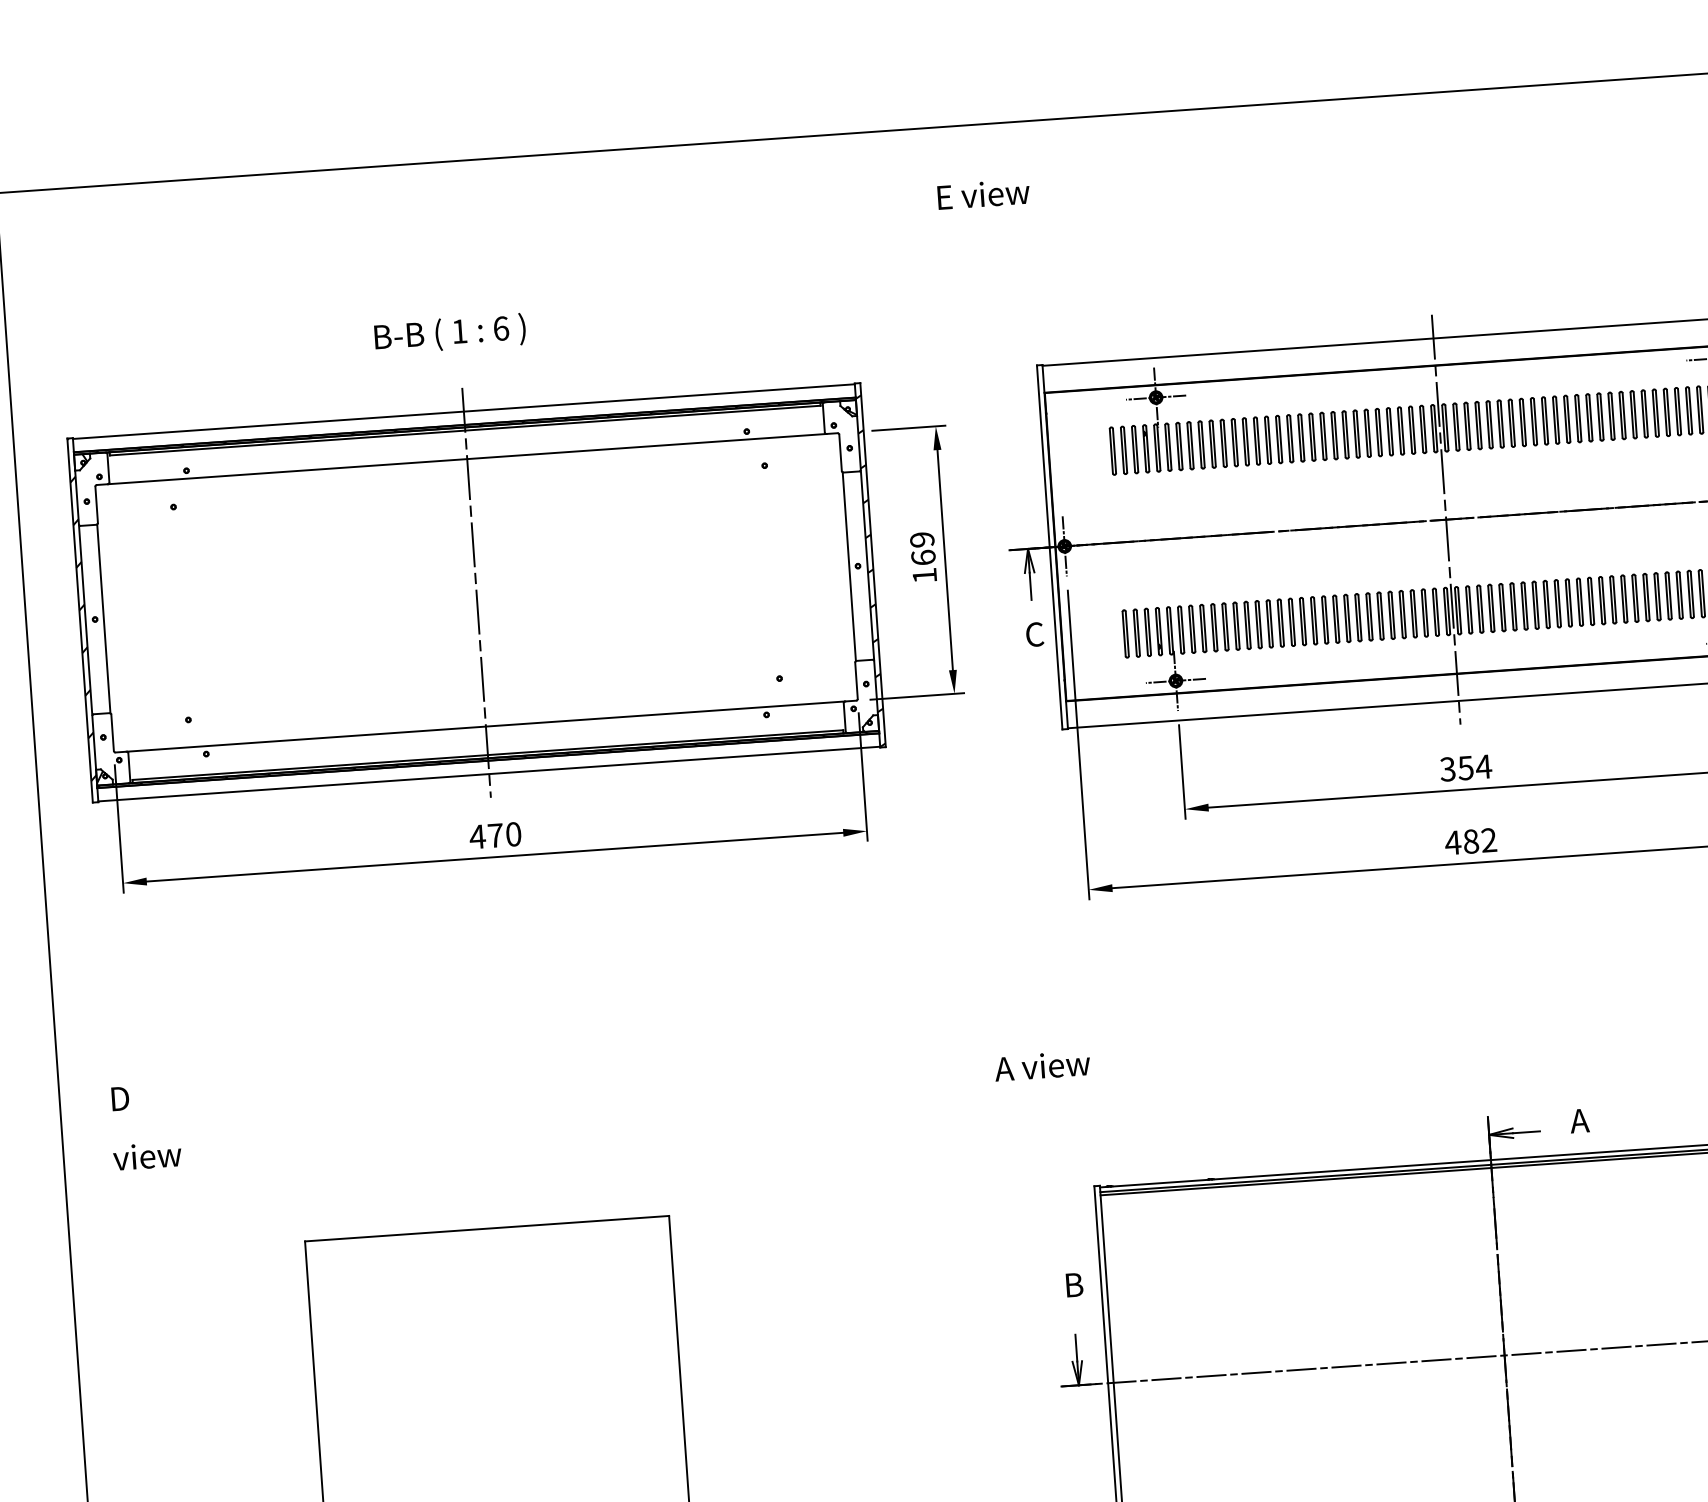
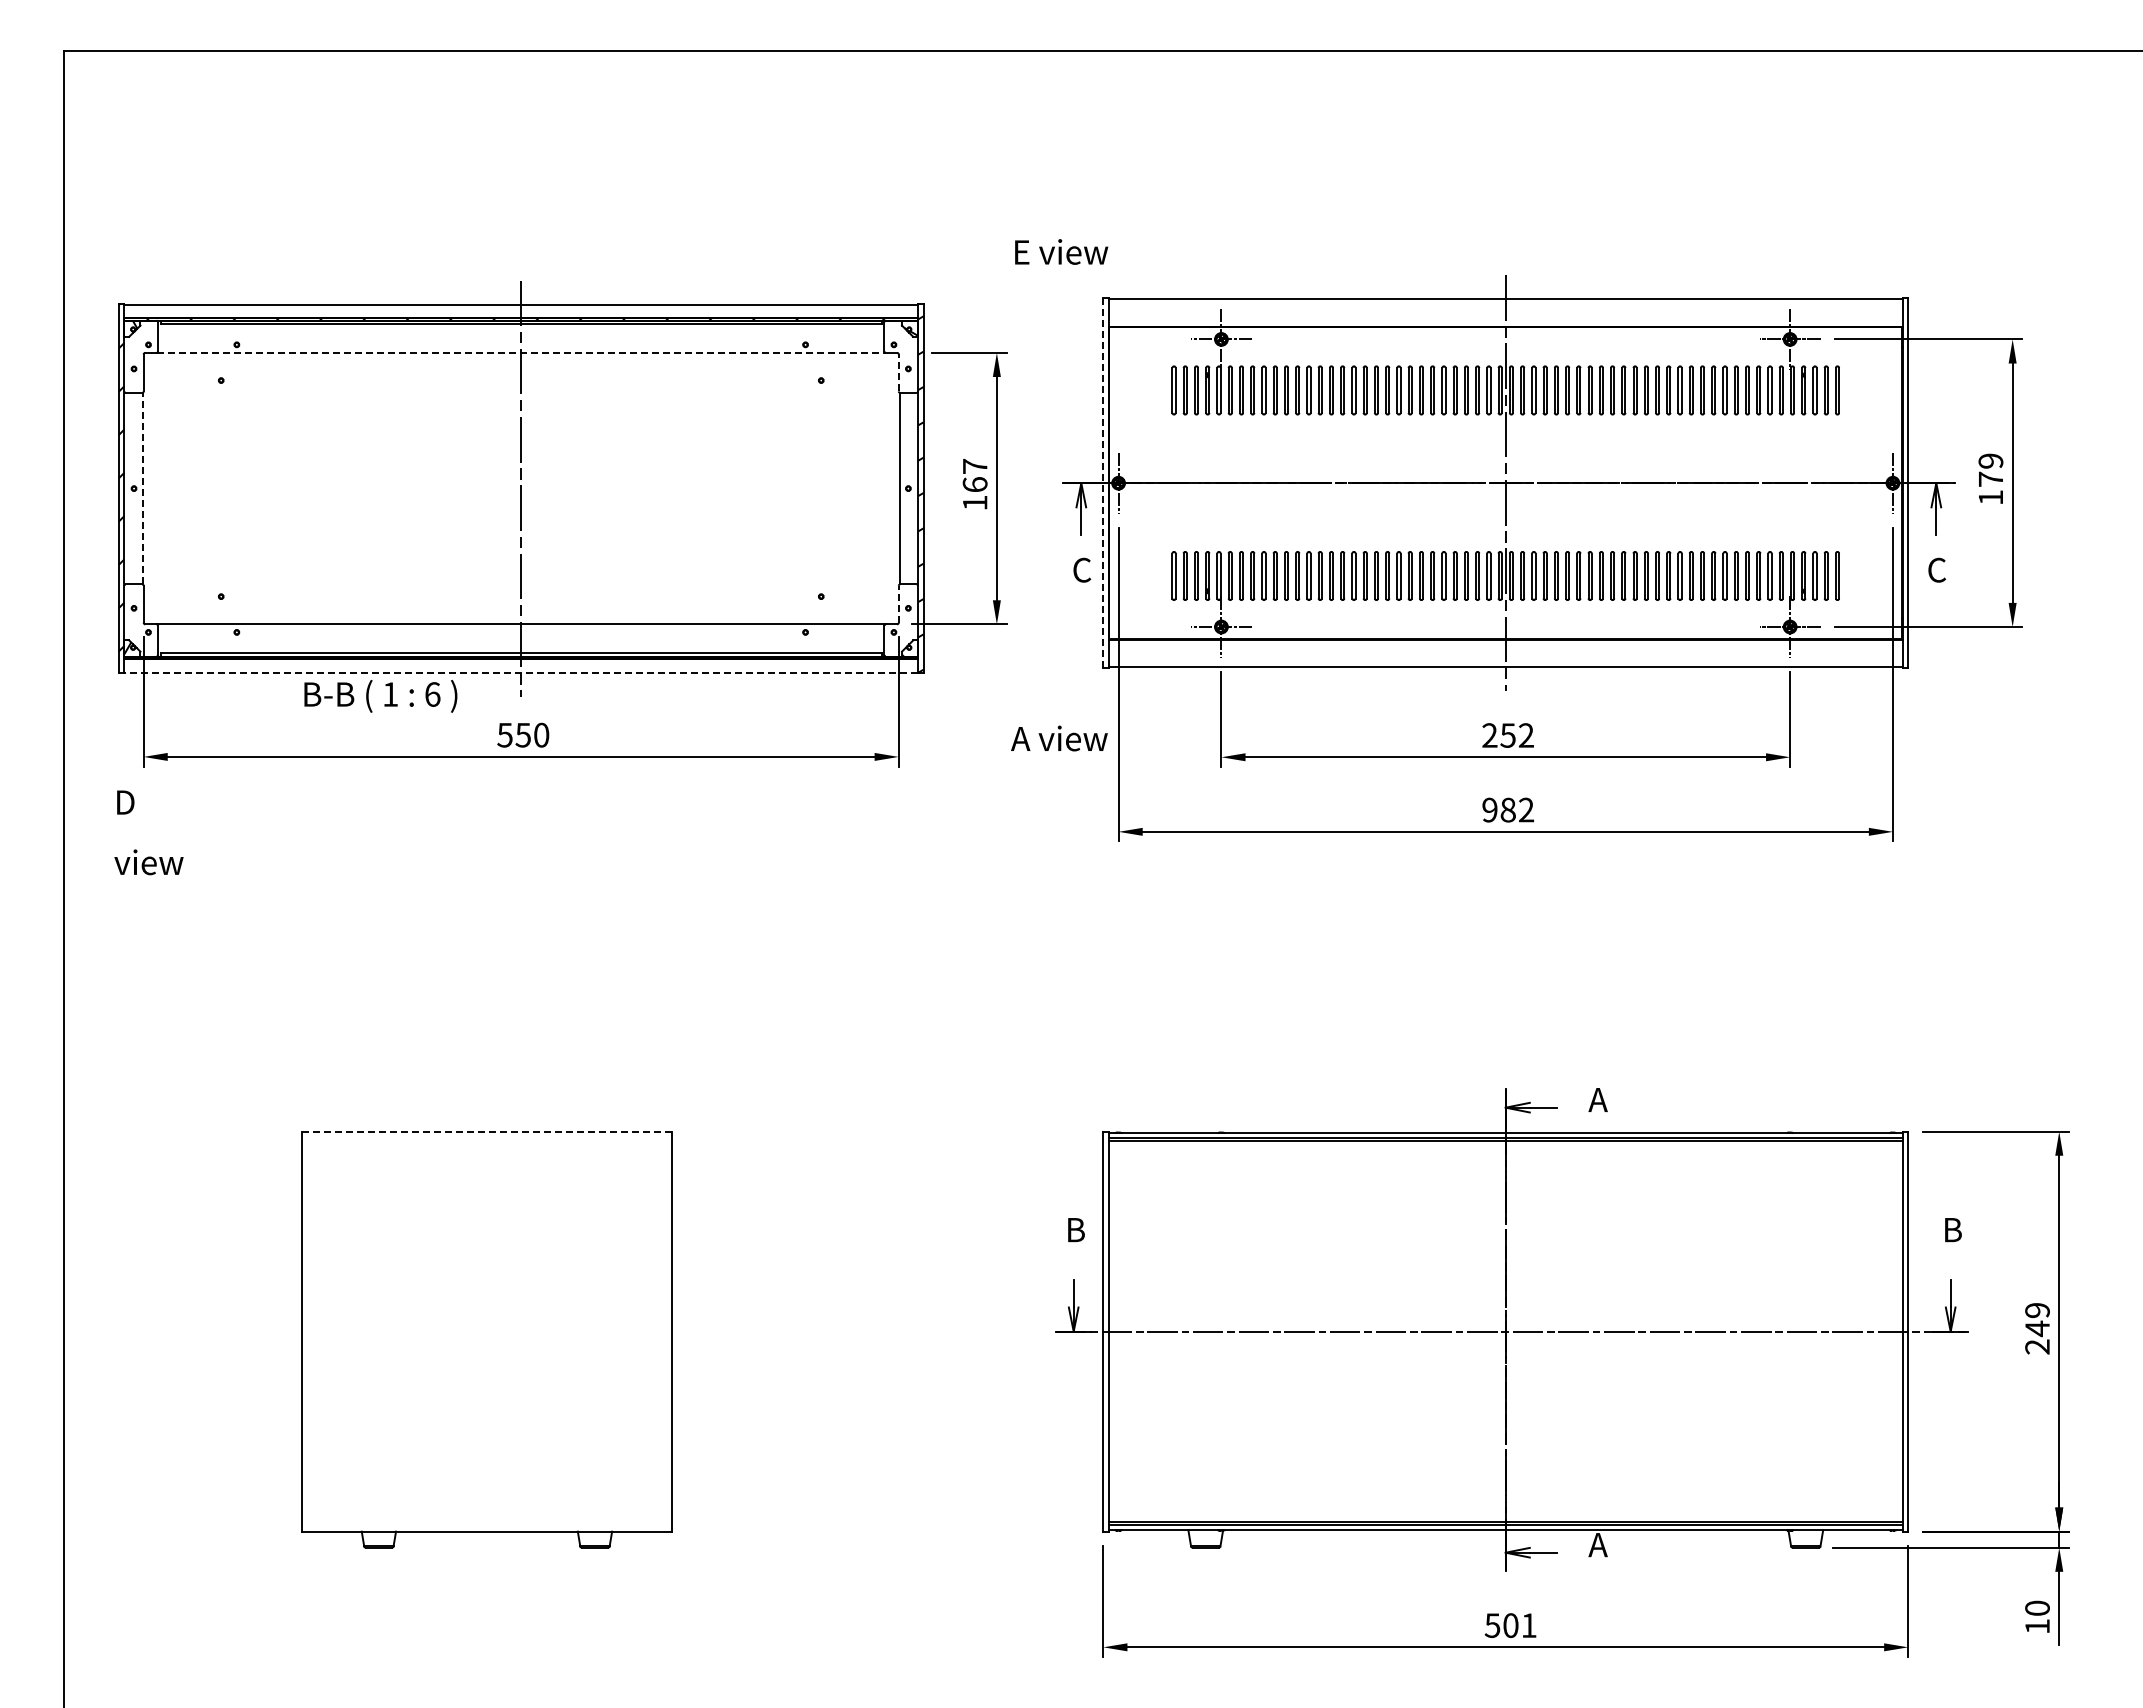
text: (983, 193) -> (1061, 251), moved
text: (449, 334) -> (380, 696), moved
line: (840, 452) -> (898, 372), solid -> dashed
line: (467, 458) -> (521, 352), solid -> dashed
text: (921, 539) -> (974, 466), 169 -> 167
line: (1049, 547) -> (1103, 483), solid -> dashed
line: (103, 618) -> (142, 488), solid -> dashed
line: (856, 680) -> (898, 603), solid -> dashed
text: (1466, 768) -> (1508, 735), 354 -> 252
line: (489, 773) -> (521, 672), solid -> dashed
text: (485, 836) -> (513, 735), 470 -> 550
text: (1452, 842) -> (1489, 809), 482 -> 982
text: (1042, 1065) -> (1059, 738), moved
text: (144, 1126) -> (148, 832), moved
line: (486, 1228) -> (486, 1131), solid -> dashed

